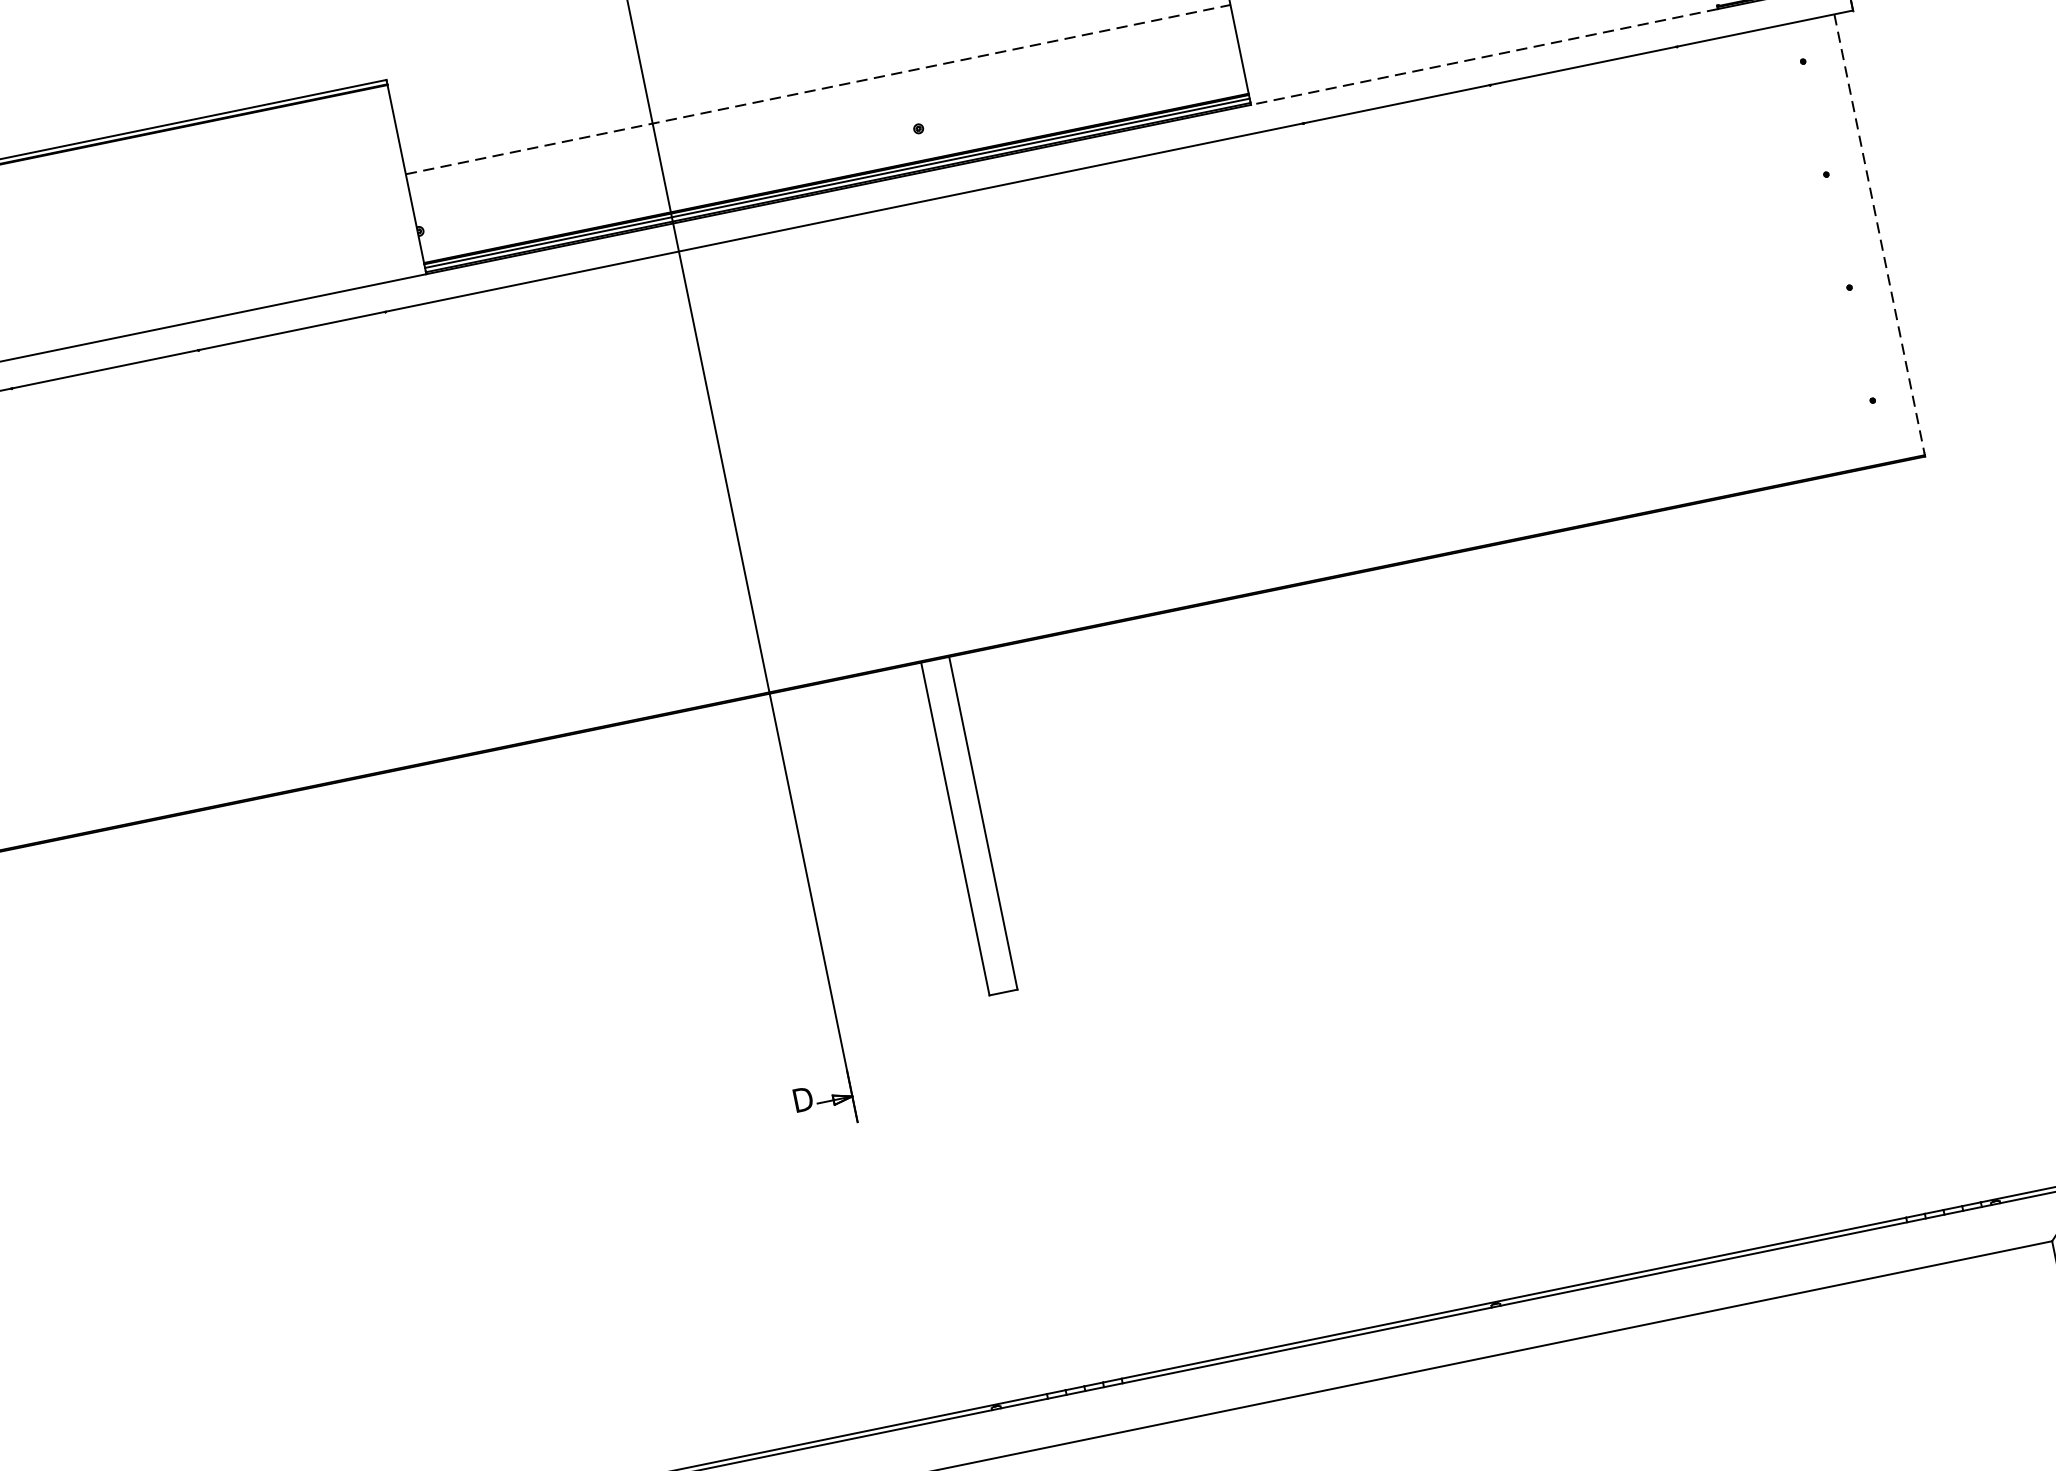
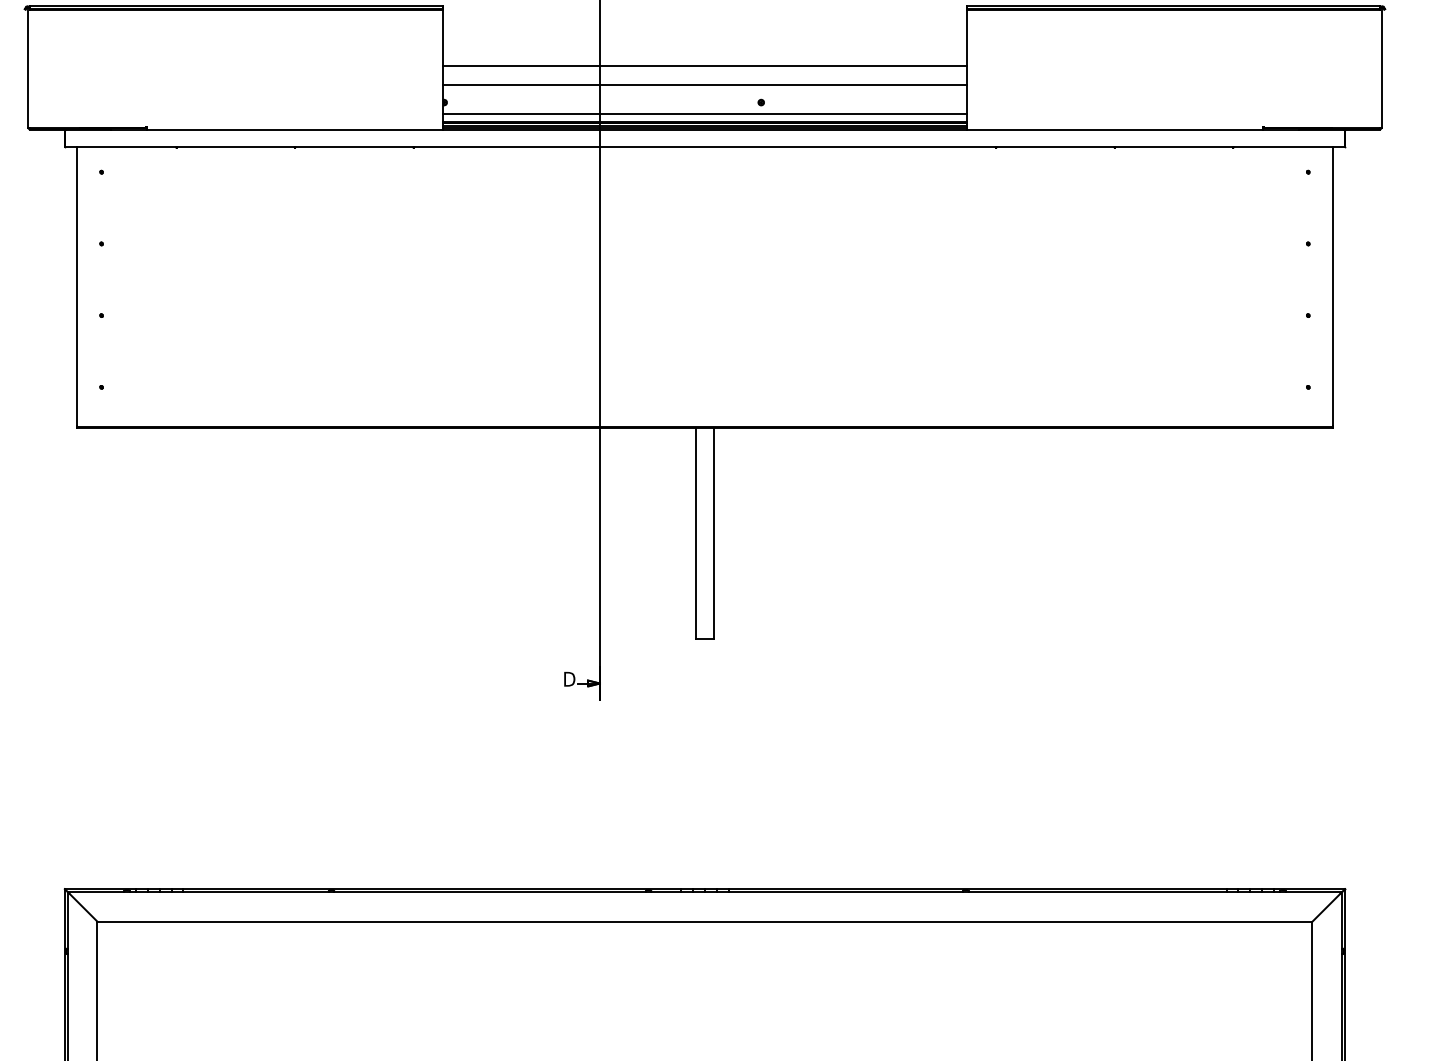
line: (1483, 56) -> (1114, 129), dashed -> solid
line: (817, 90) -> (704, 66), dashed -> solid
line: (823, 118) -> (704, 84), added
line: (833, 165) -> (704, 114), added
line: (1880, 235) -> (1333, 287), dashed -> solid

